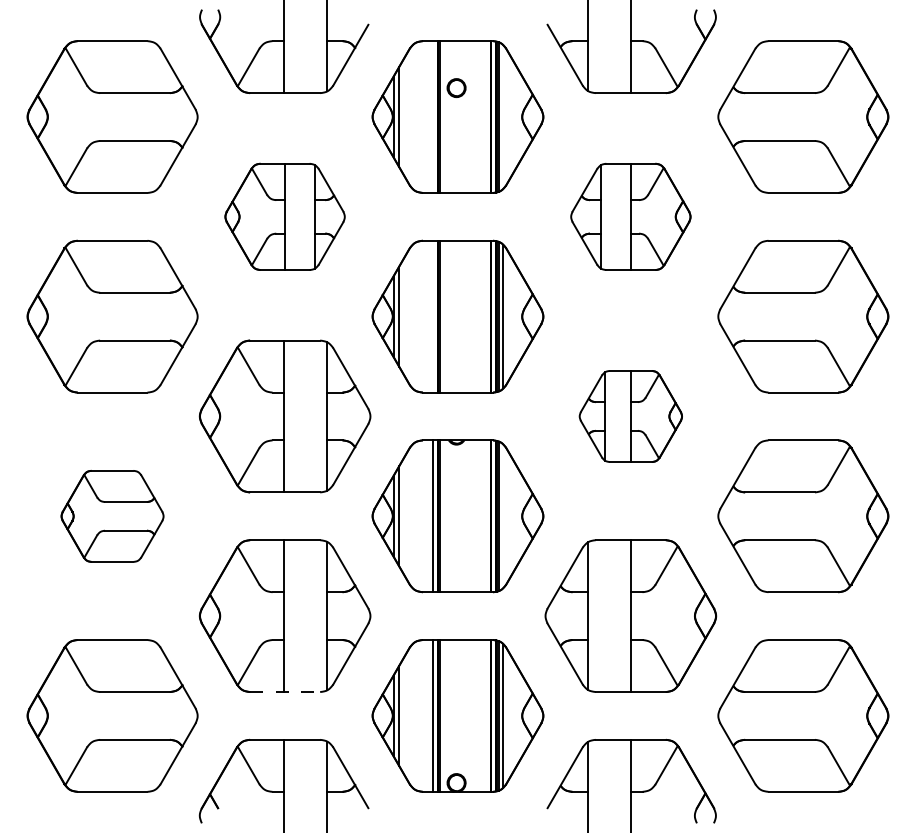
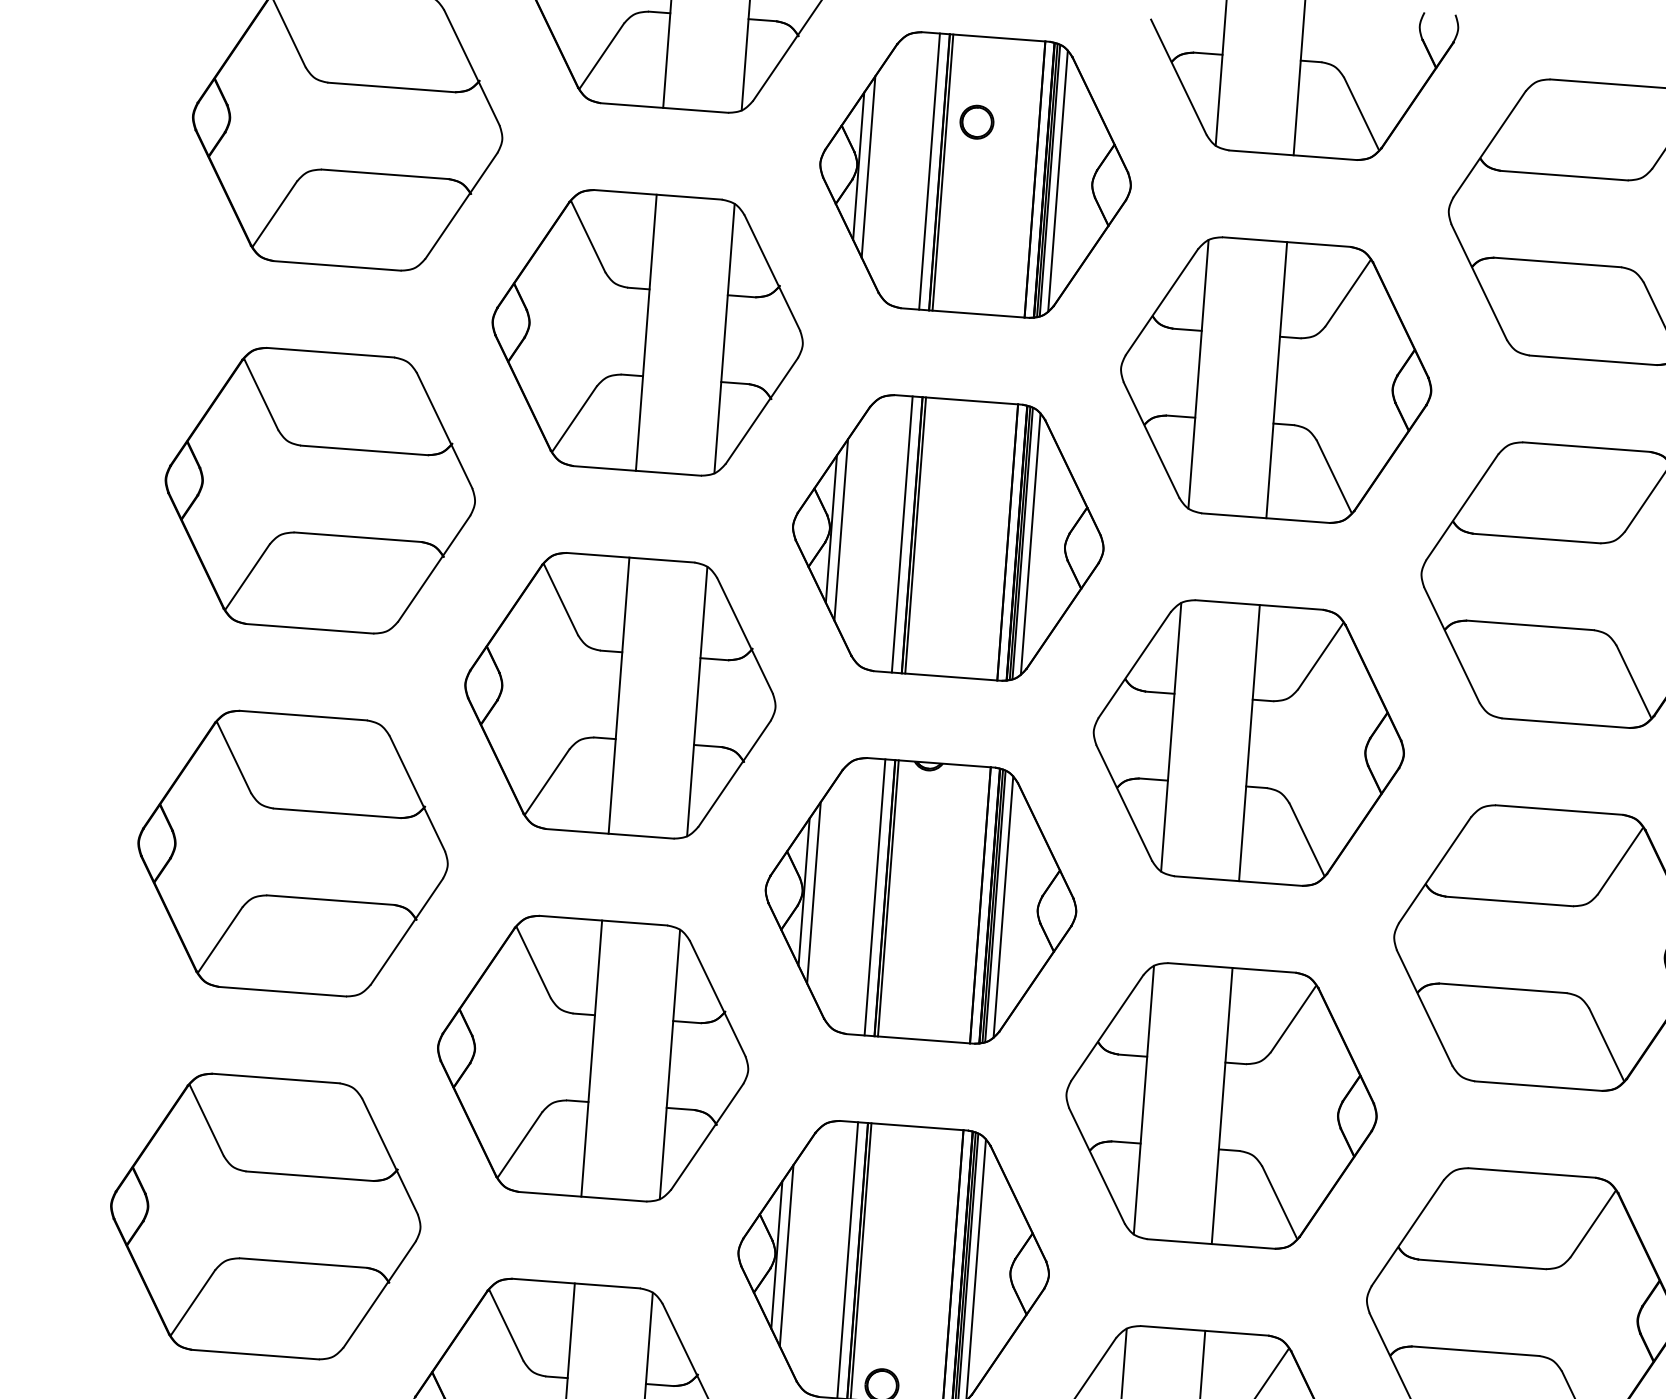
line: (432, 116) -> (929, 170), added
line: (503, 116) -> (1058, 180), added
part: (284, 216) -> (646, 332), size x1.43
part: (630, 216) -> (1275, 379), size x1.43
line: (432, 316) -> (901, 534), added
part: (630, 416) -> (1248, 743), size x1.67
part: (112, 516) -> (292, 853), size x1.67
line: (503, 516) -> (1003, 907), added
line: (285, 692) -> (583, 1197), dashed -> solid

